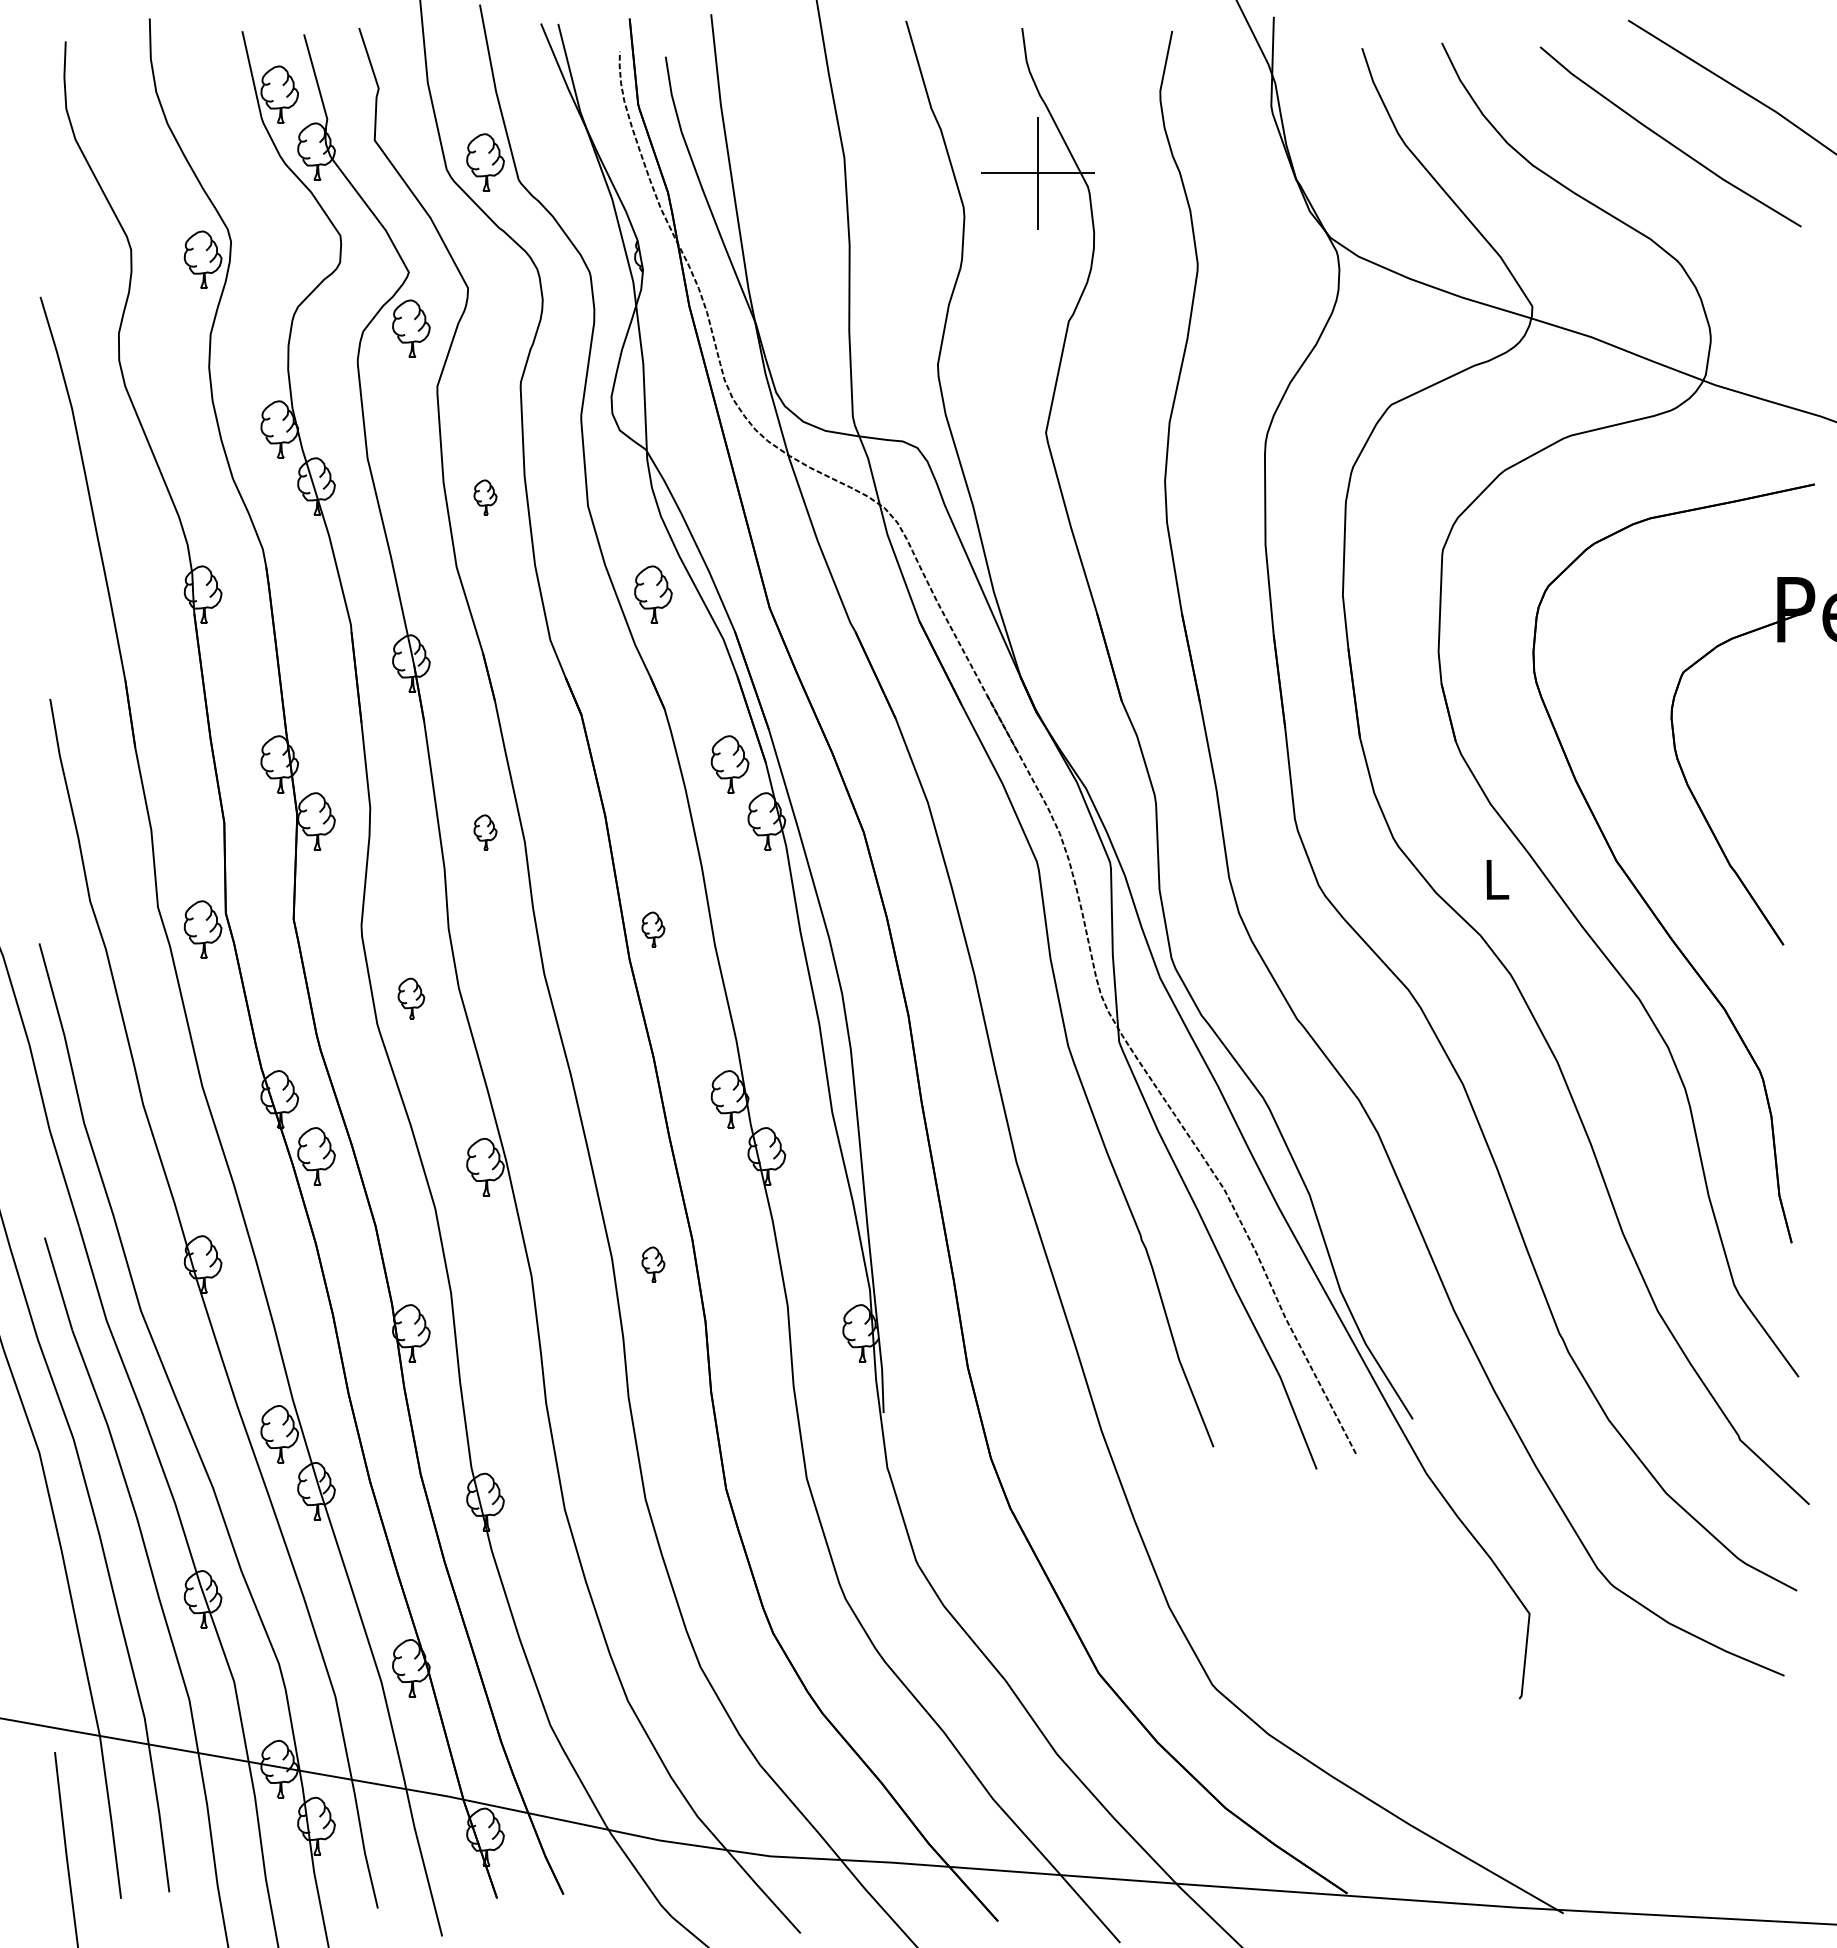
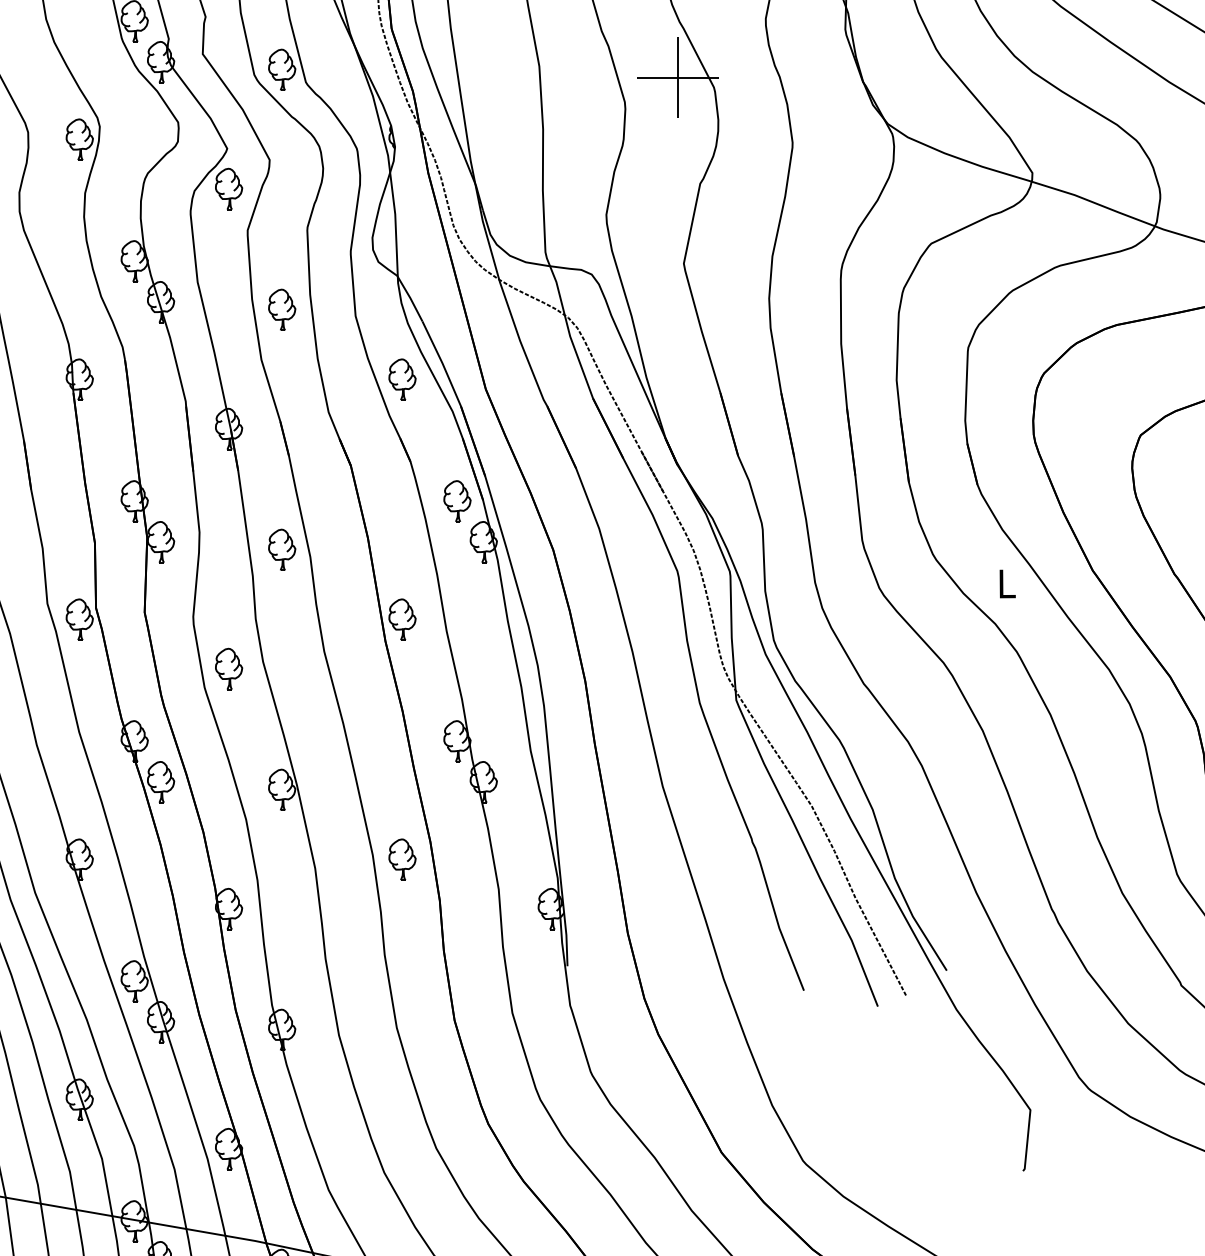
part: (485, 497) -> (282, 310), size x1.67
part: (485, 832) -> (282, 550), size x1.67
part: (653, 929) -> (402, 619), size x1.67
part: (411, 998) -> (229, 669), size x1.43
part: (653, 1264) -> (402, 859), size x1.67

